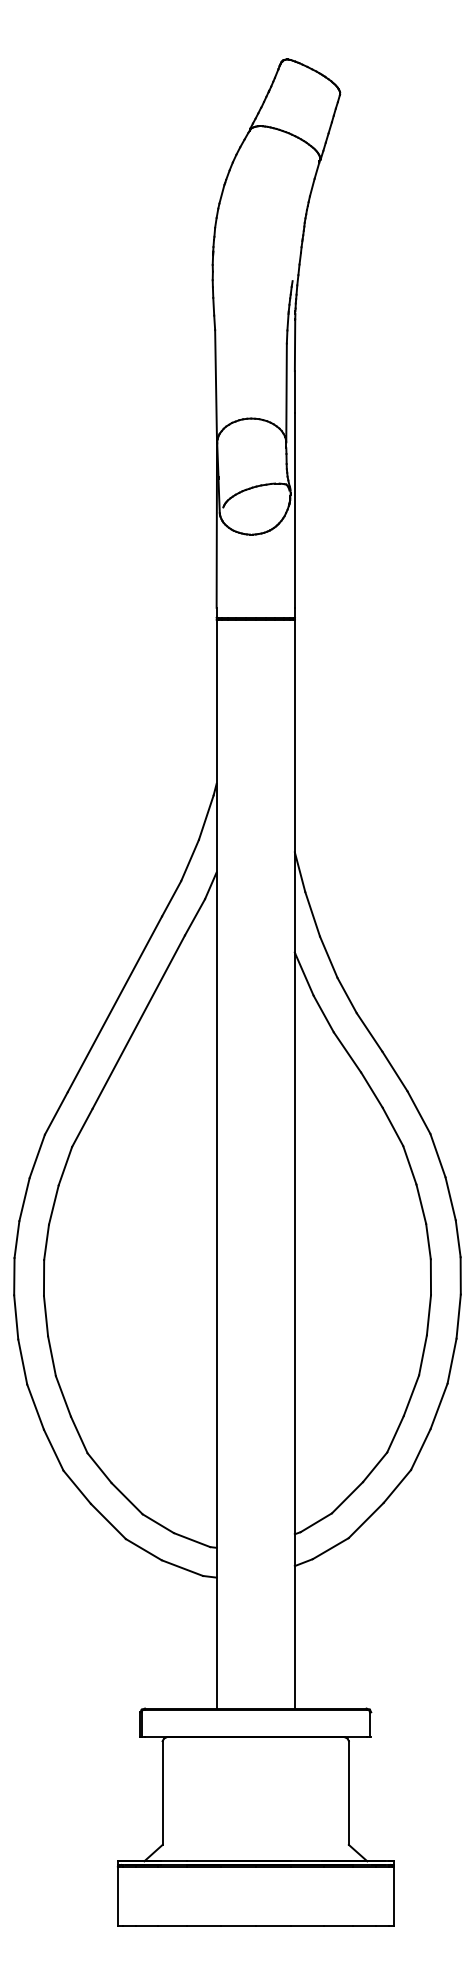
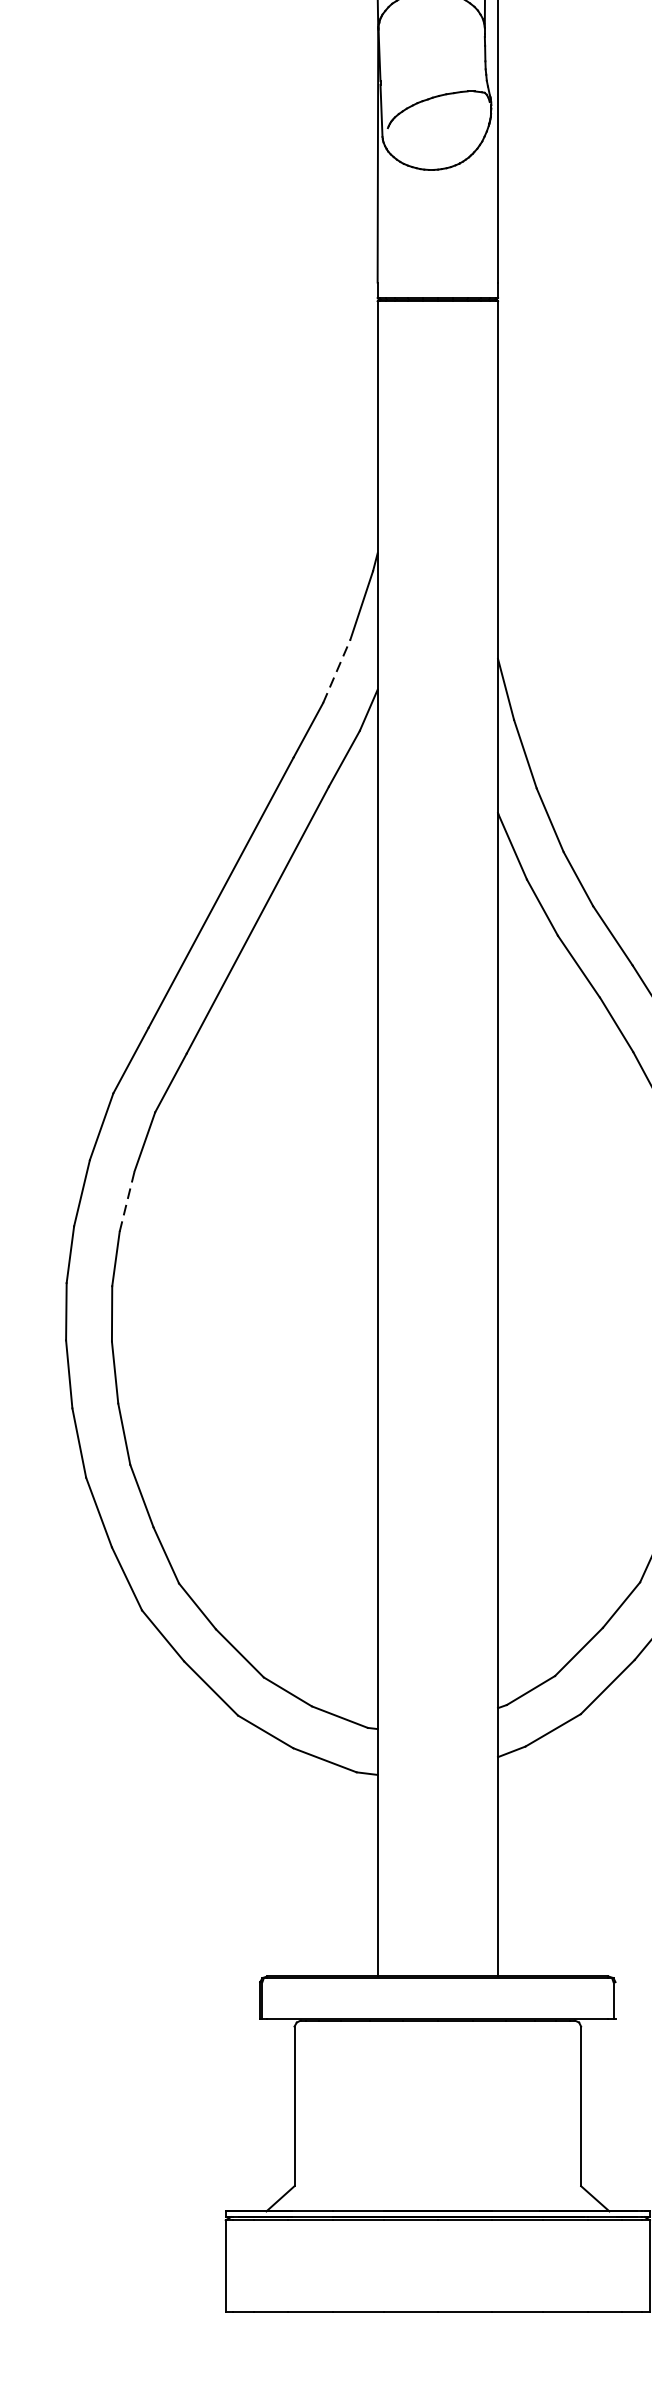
line: (190, 860) -> (337, 671), solid -> dashed
line: (53, 1204) -> (126, 1200), solid -> dashed

